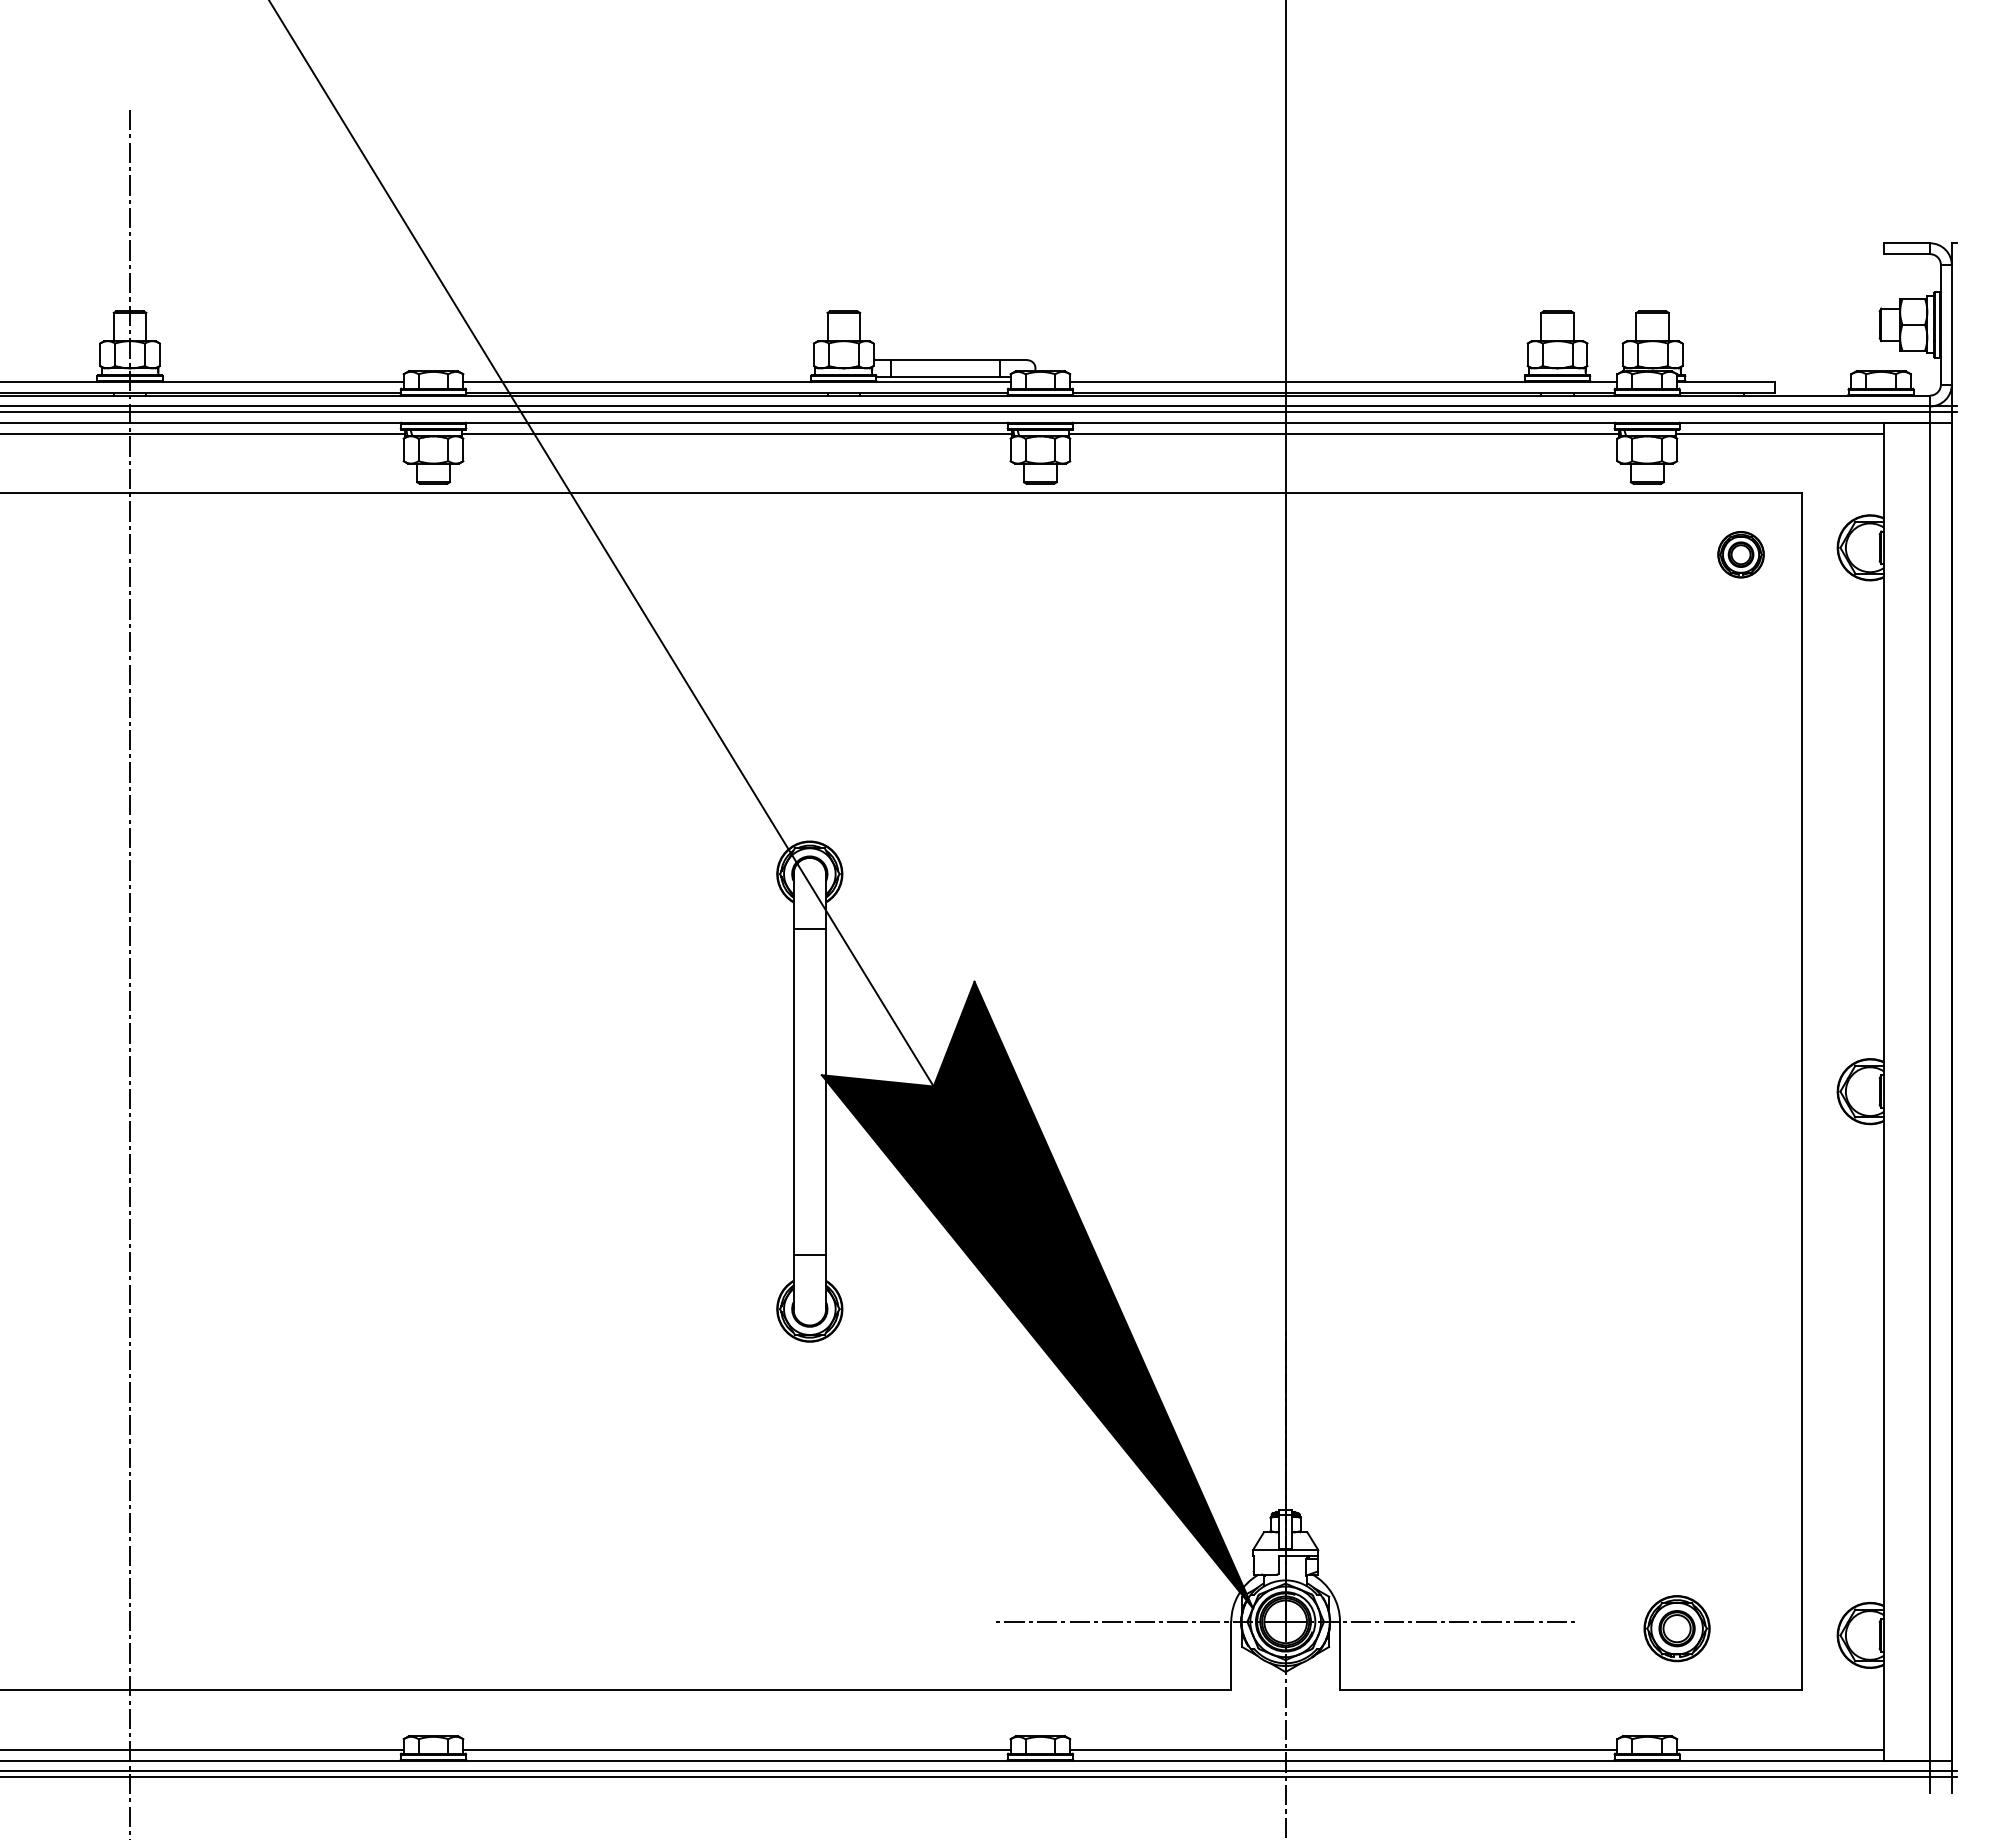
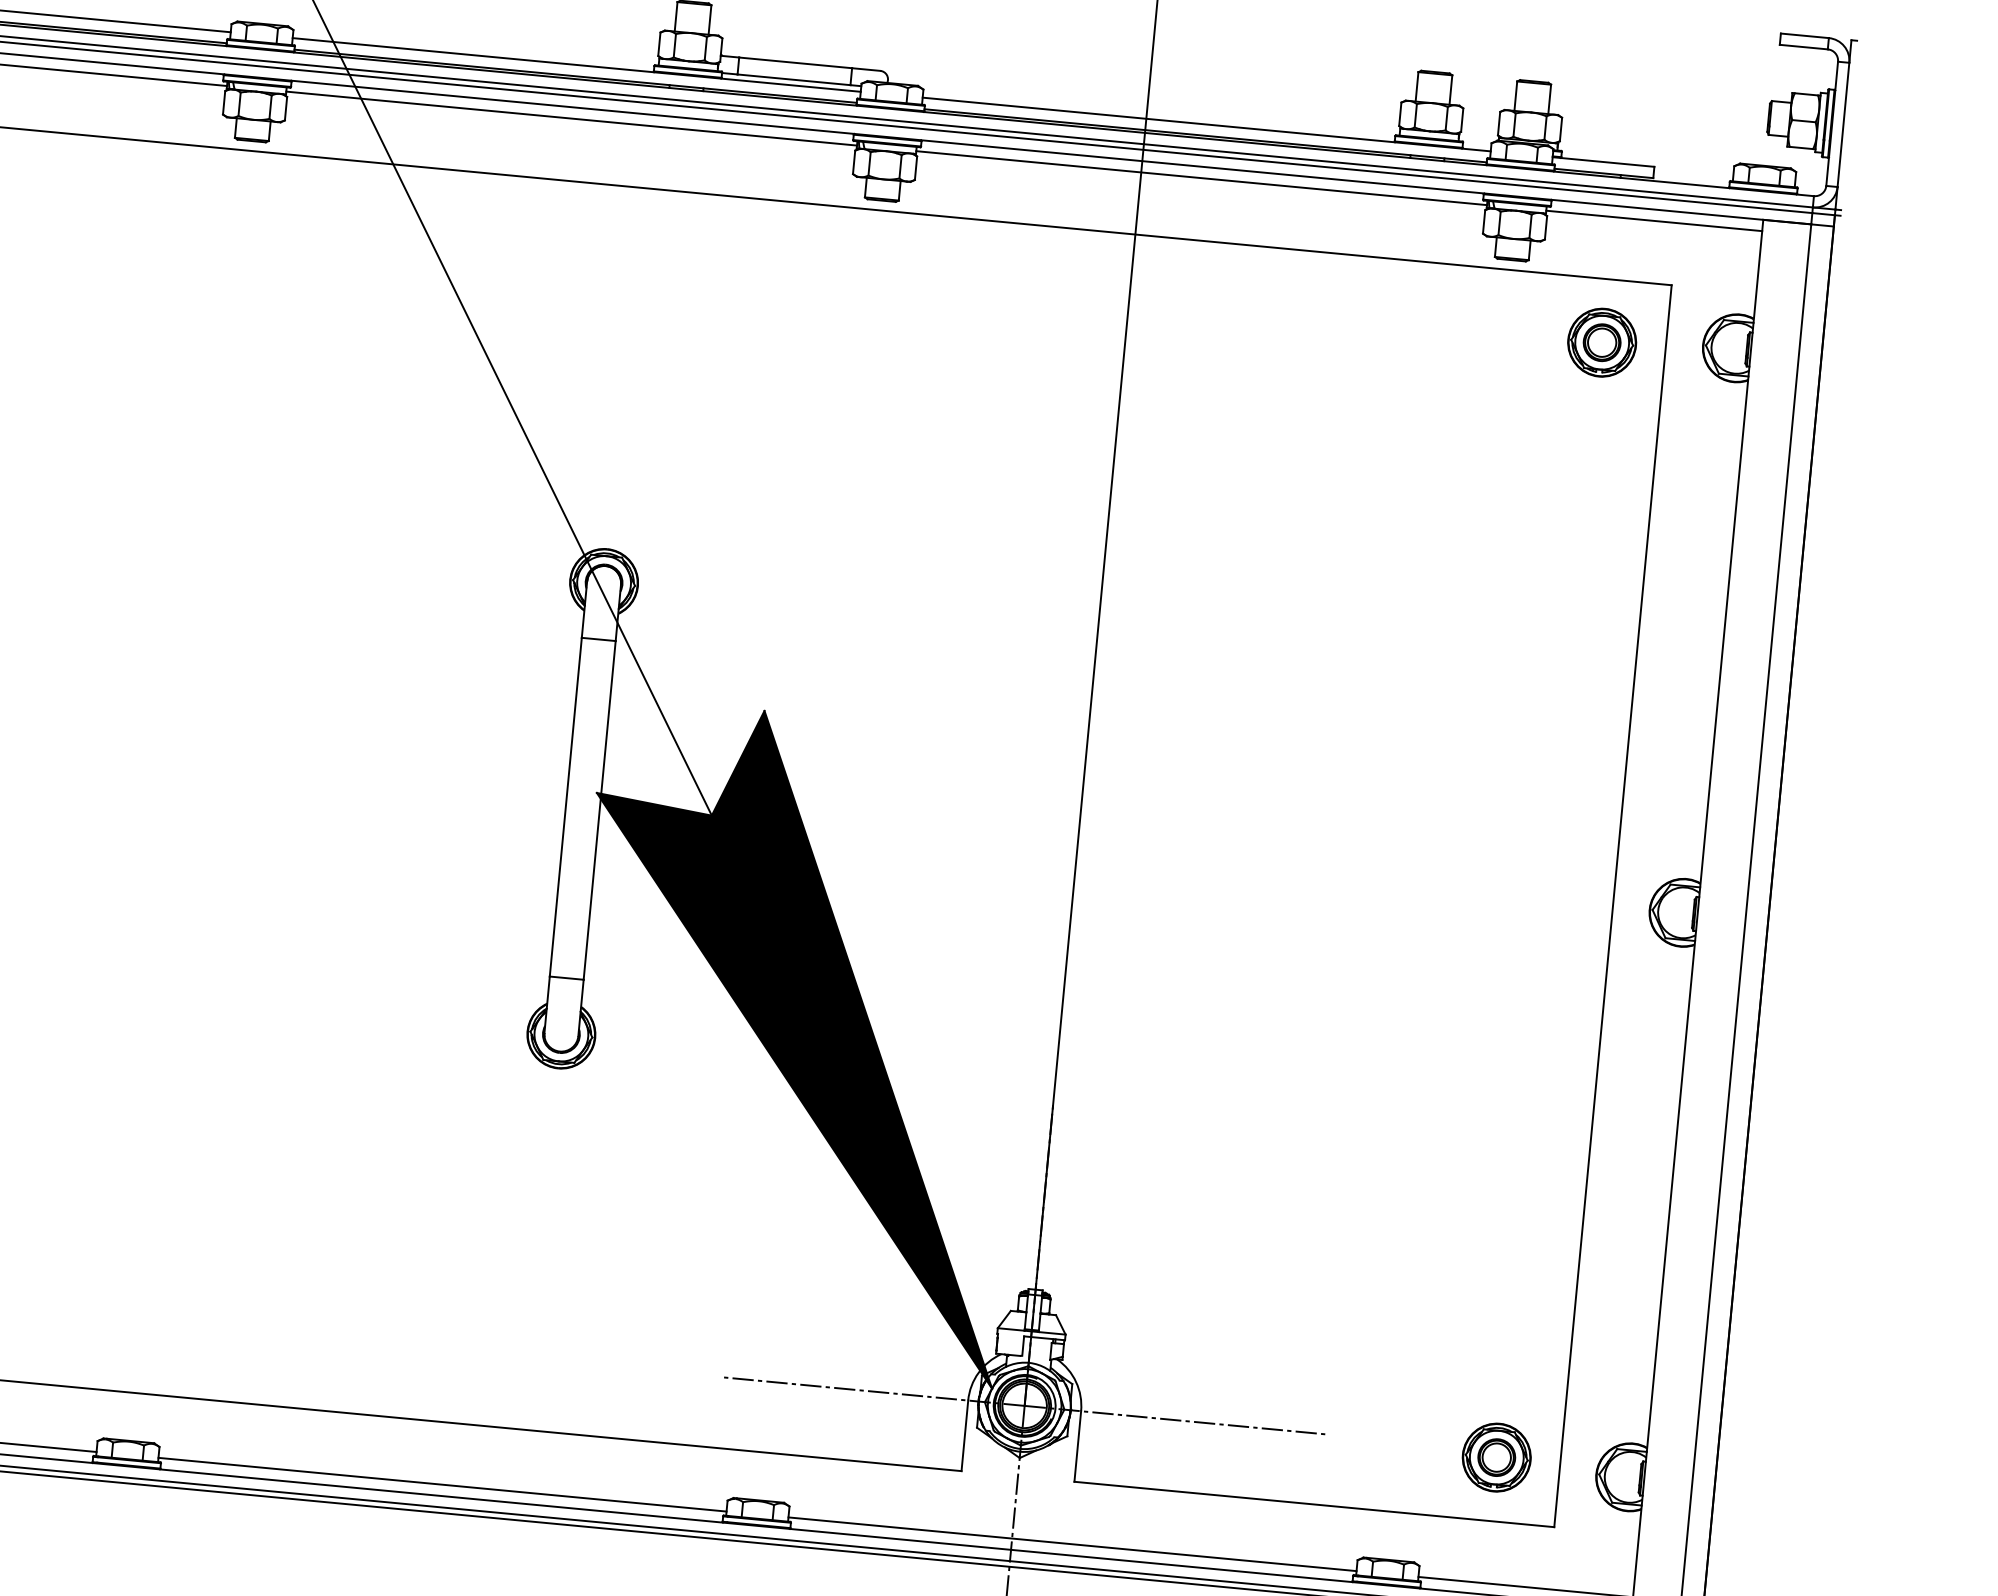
part: (1740, 554) -> (1601, 342), size x1.43
part: (1676, 1628) -> (1496, 1457), moved

